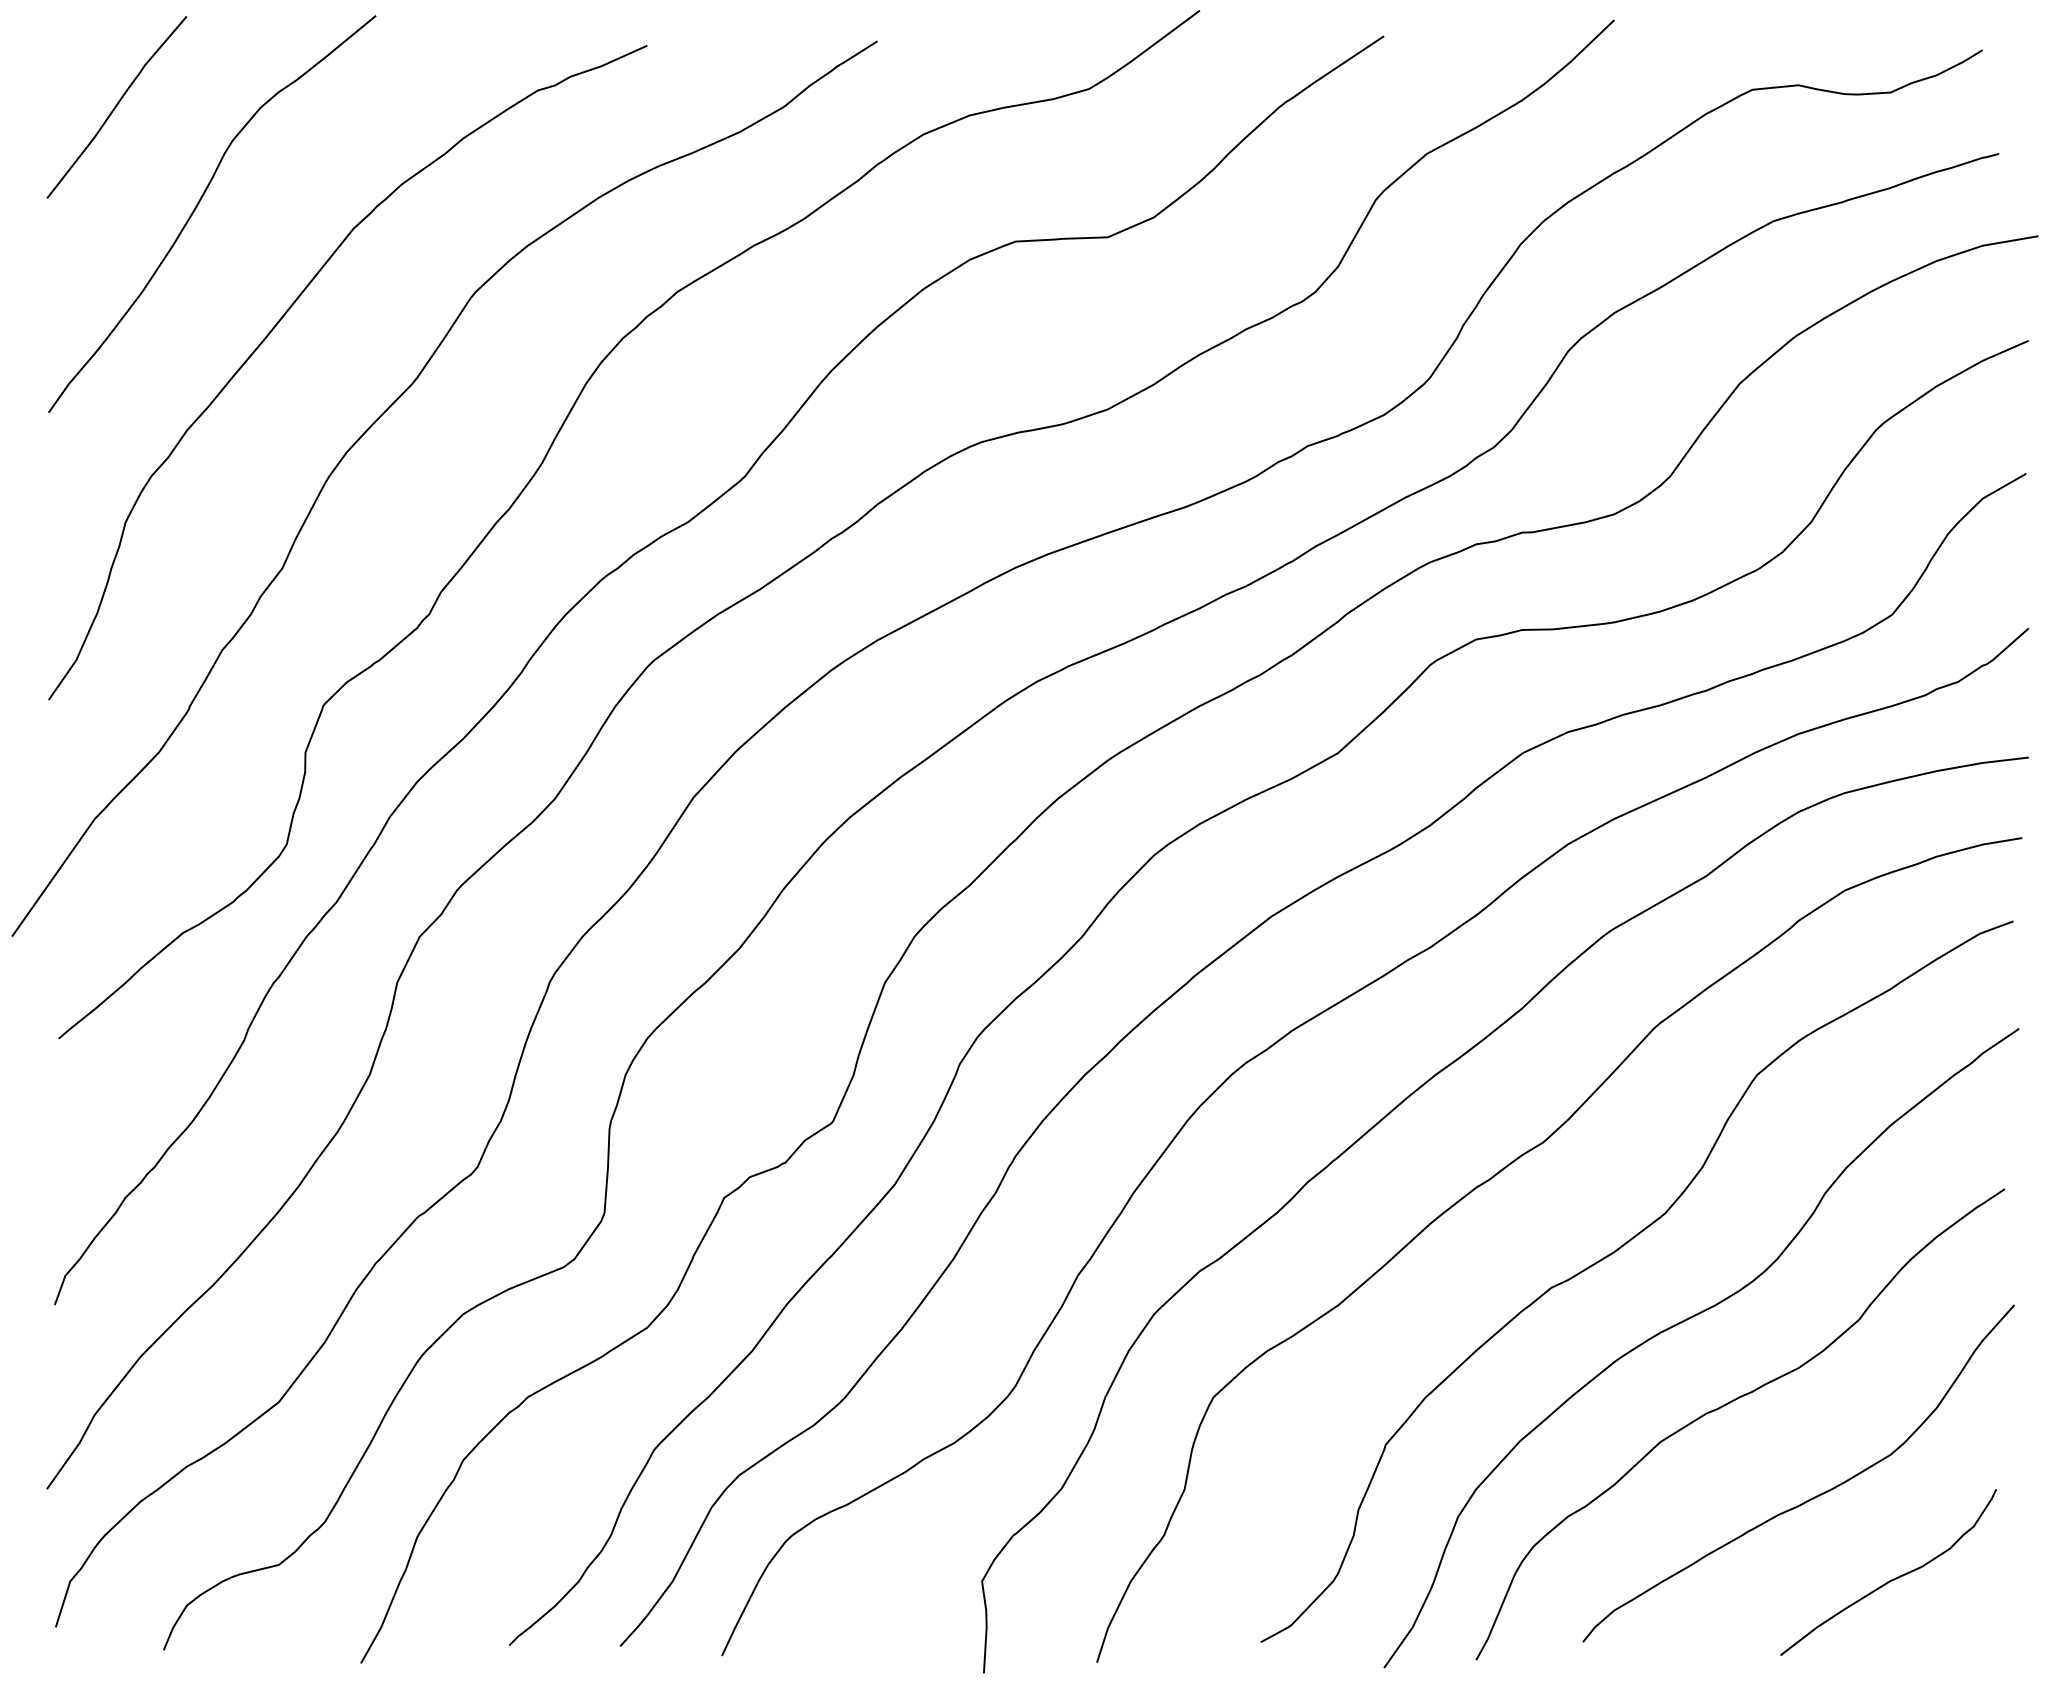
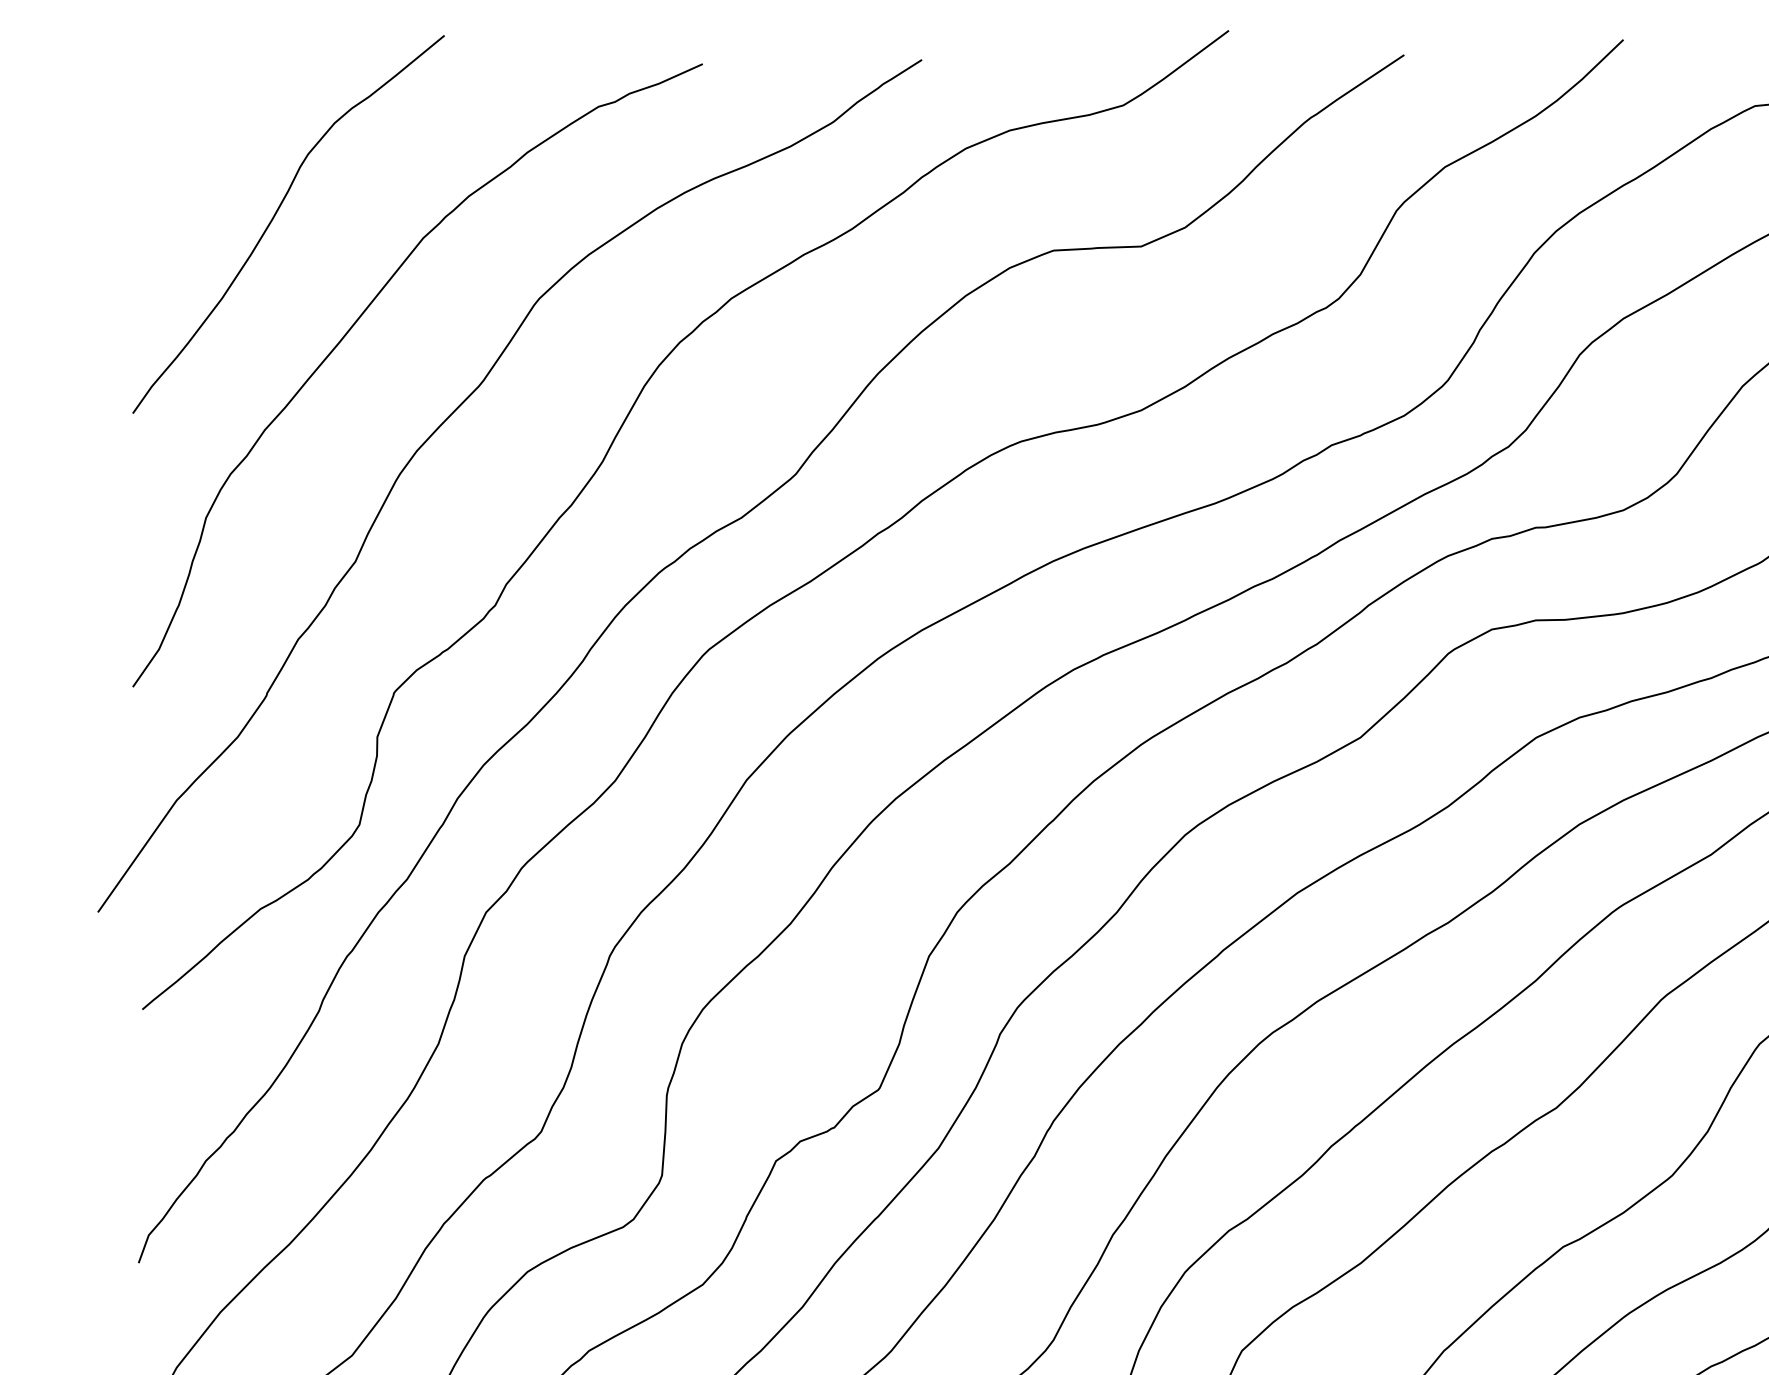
curve: (116, 107) -> (197, 122), removed

